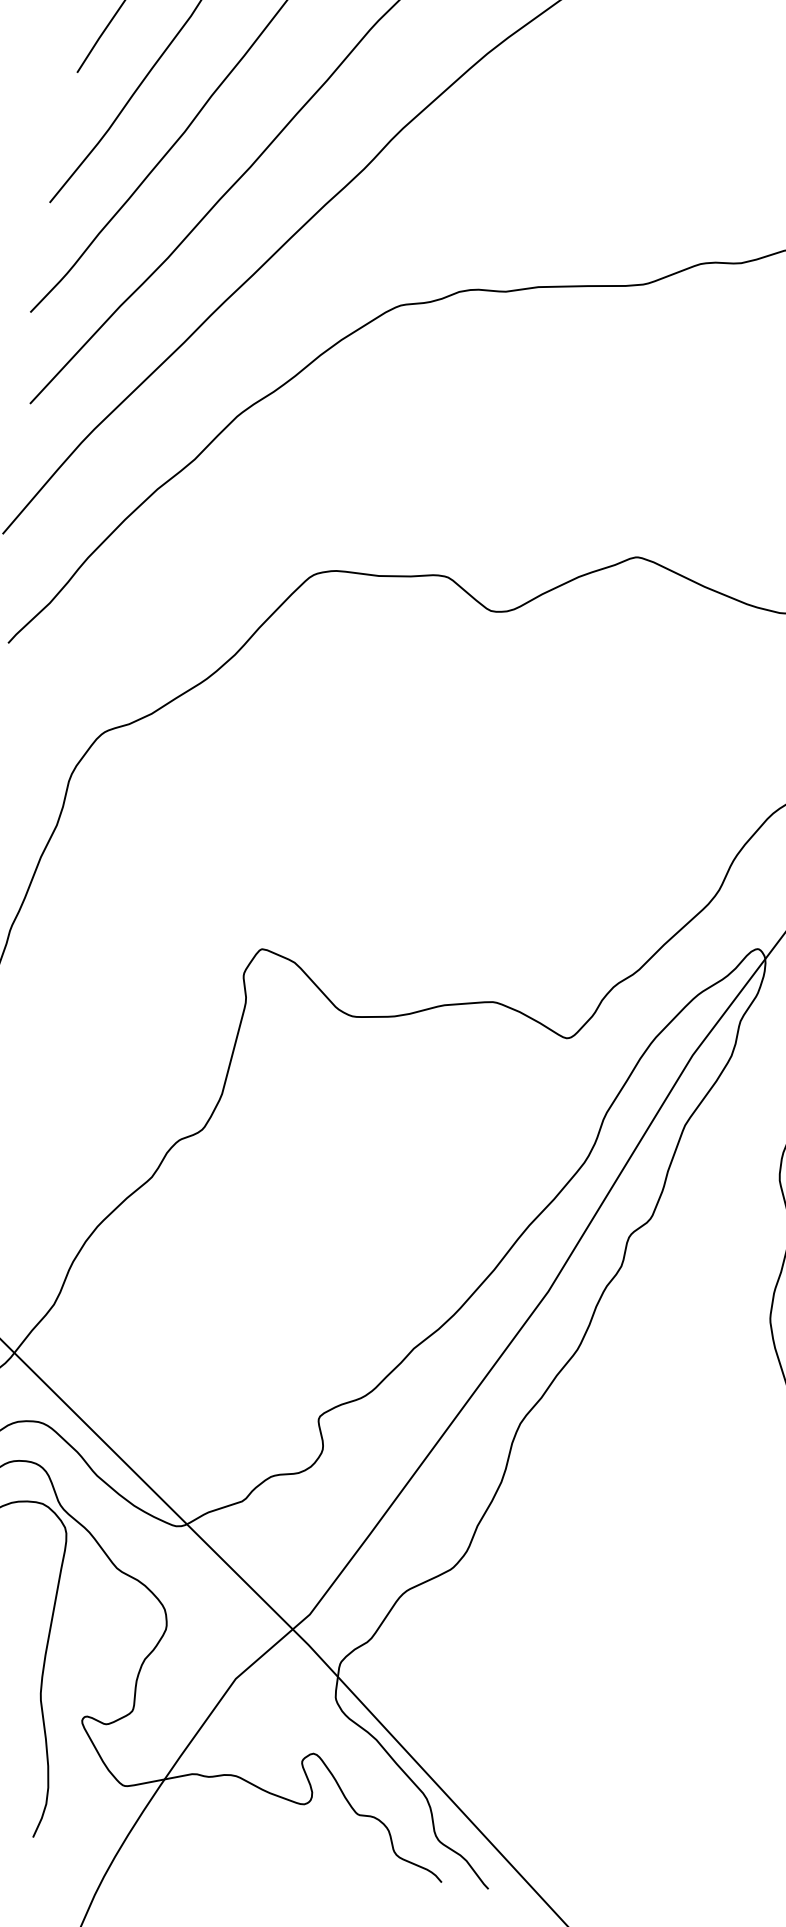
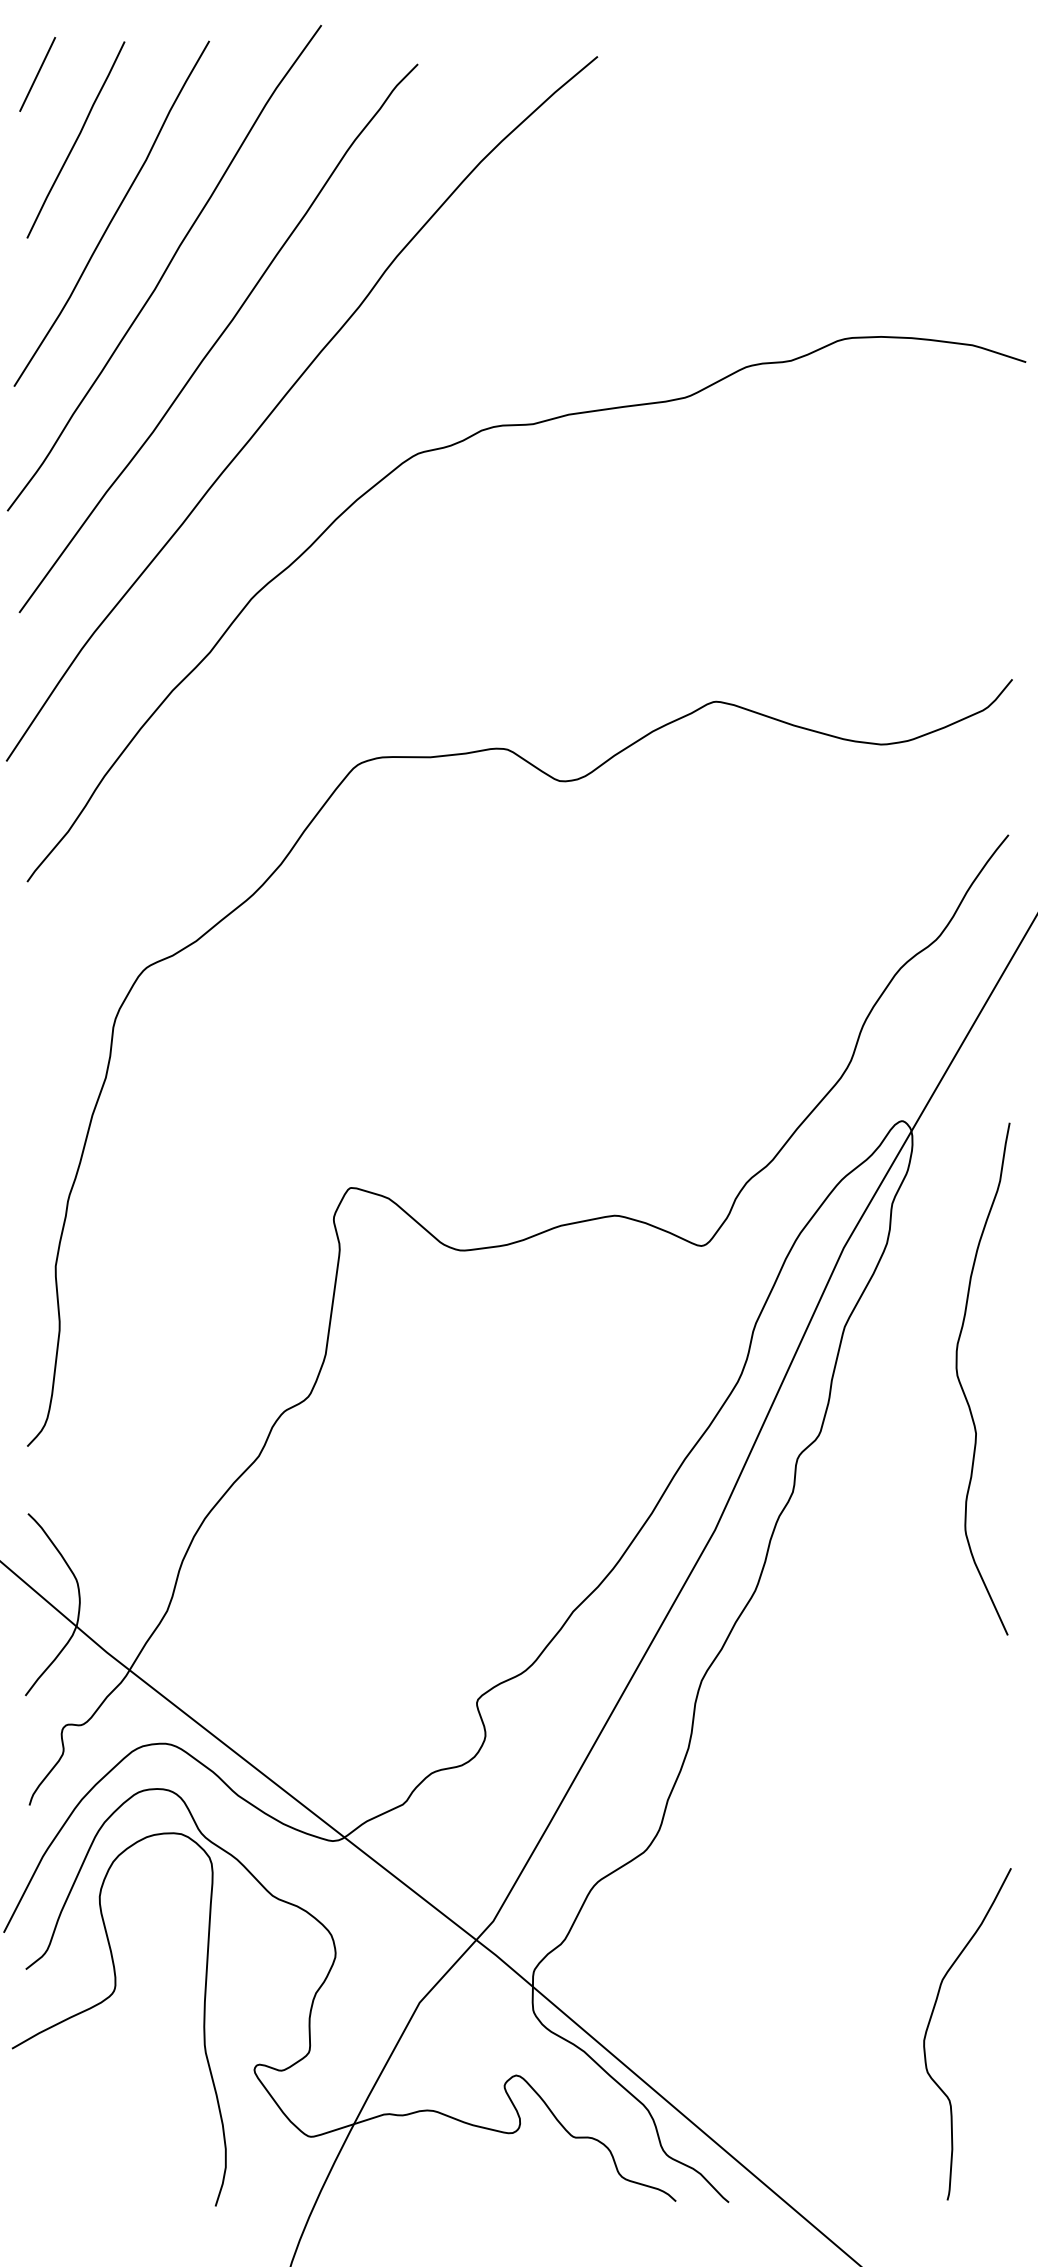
curve: (686, 1751) -> (930, 2022), added

